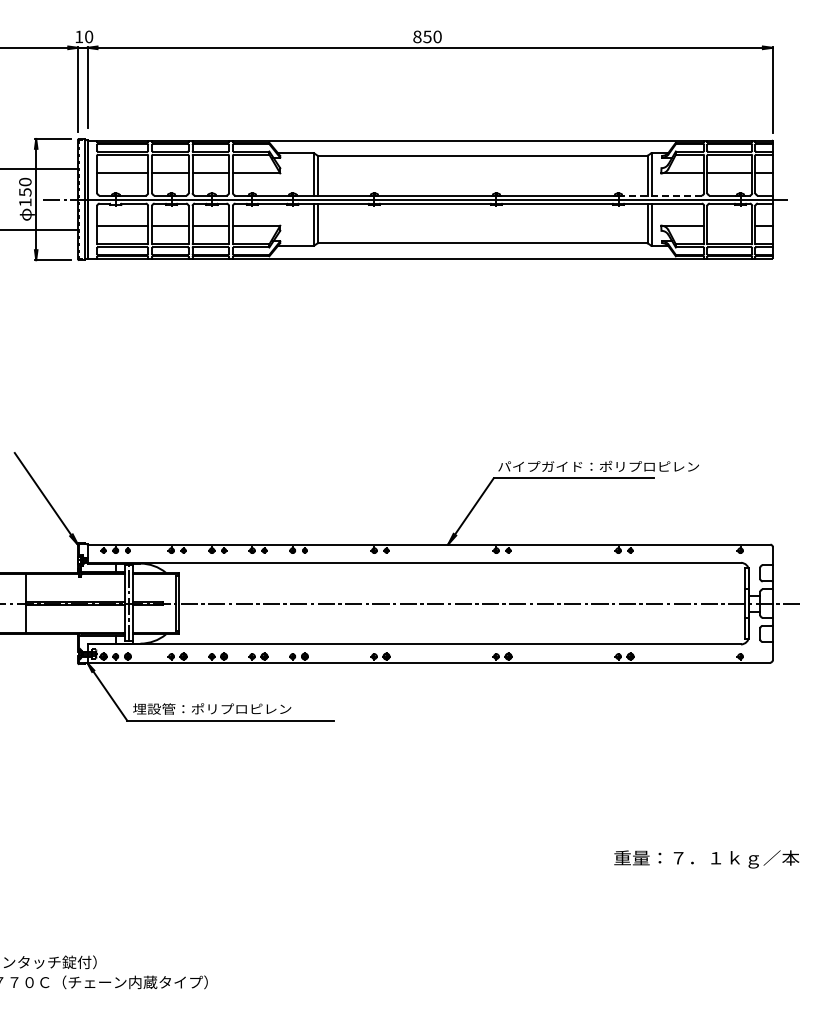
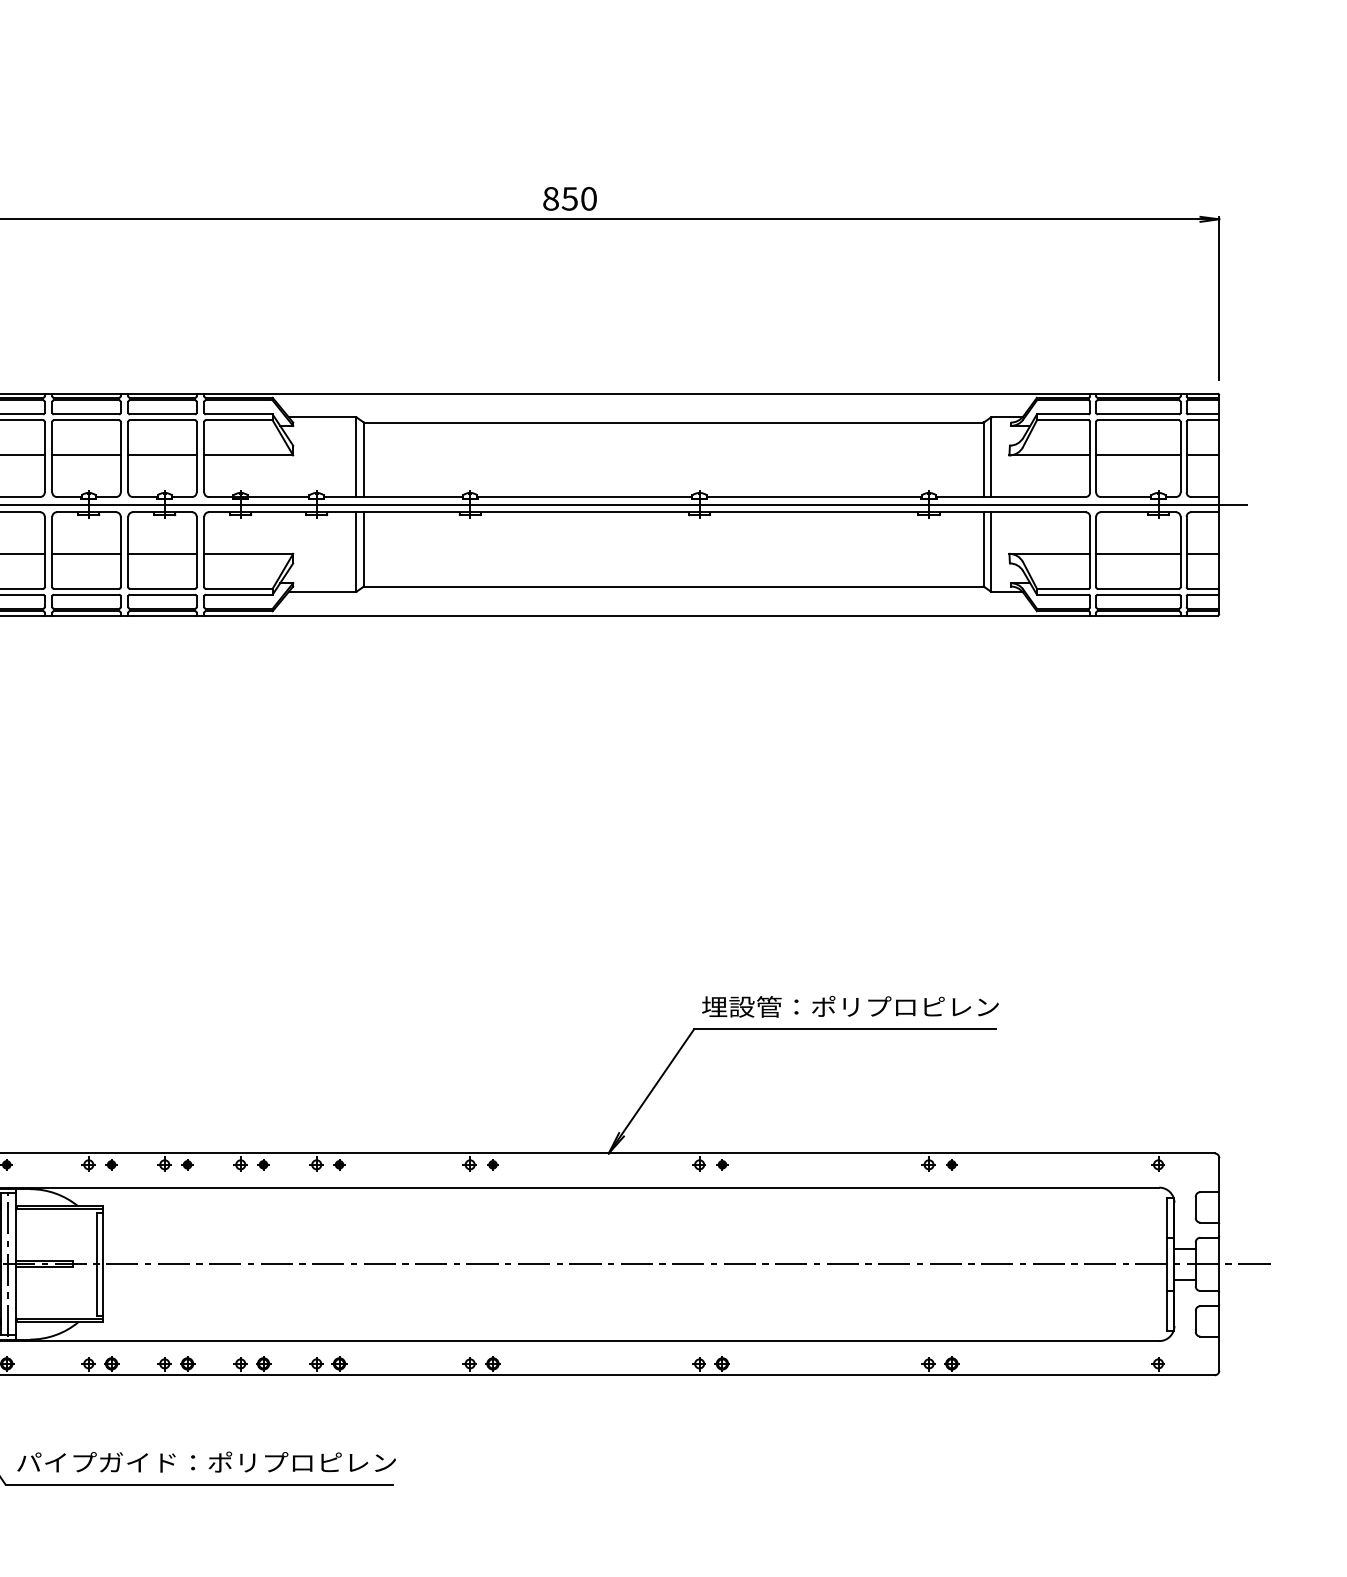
line: (662, 195) -> (1011, 496), dashed -> solid
line: (729, 225) -> (1137, 553), added
text: (597, 466) -> (889, 1006), パイプガイド：ポリプロピレン -> 埋設管：ポリプロピレン
text: (233, 708) -> (205, 1461), 埋設管：ポリプロピレン -> パイプガイド：ポリプロピレン

